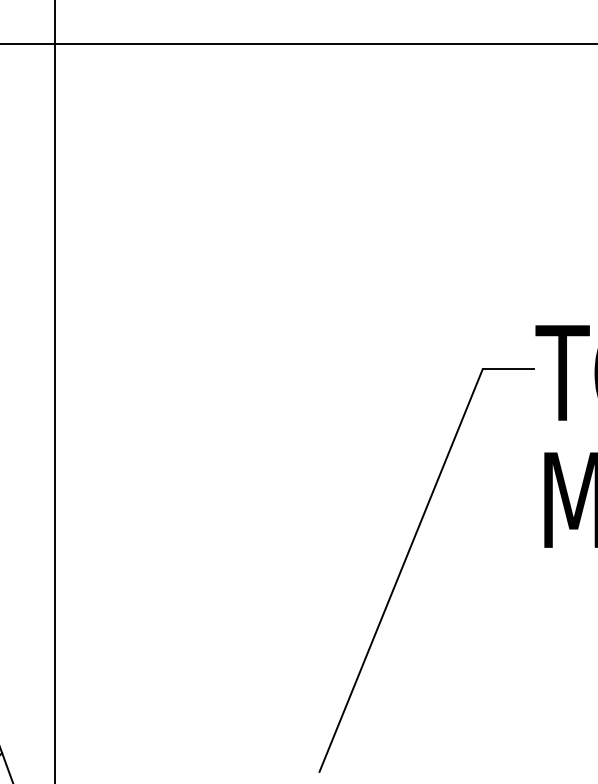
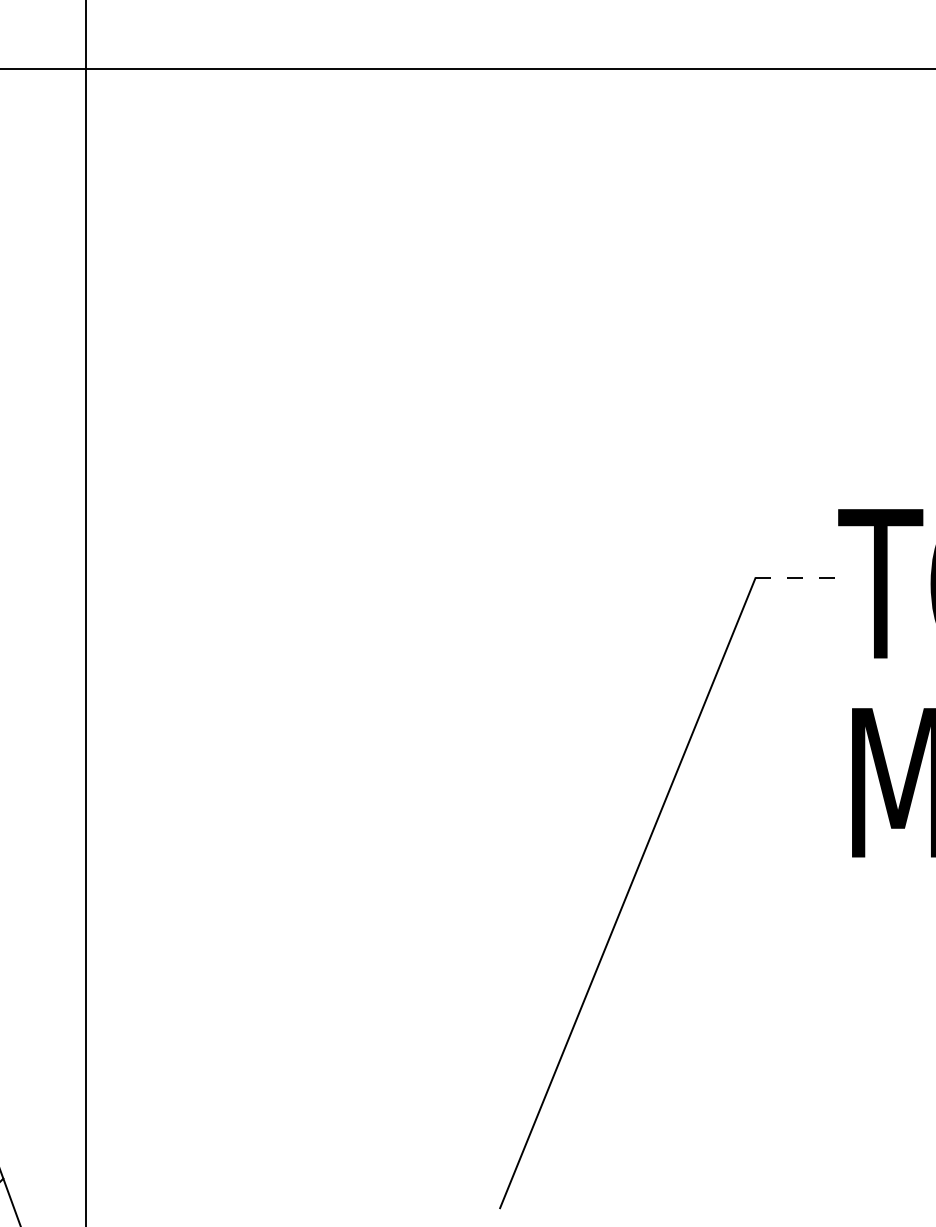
line: (508, 369) -> (795, 578), solid -> dashed

